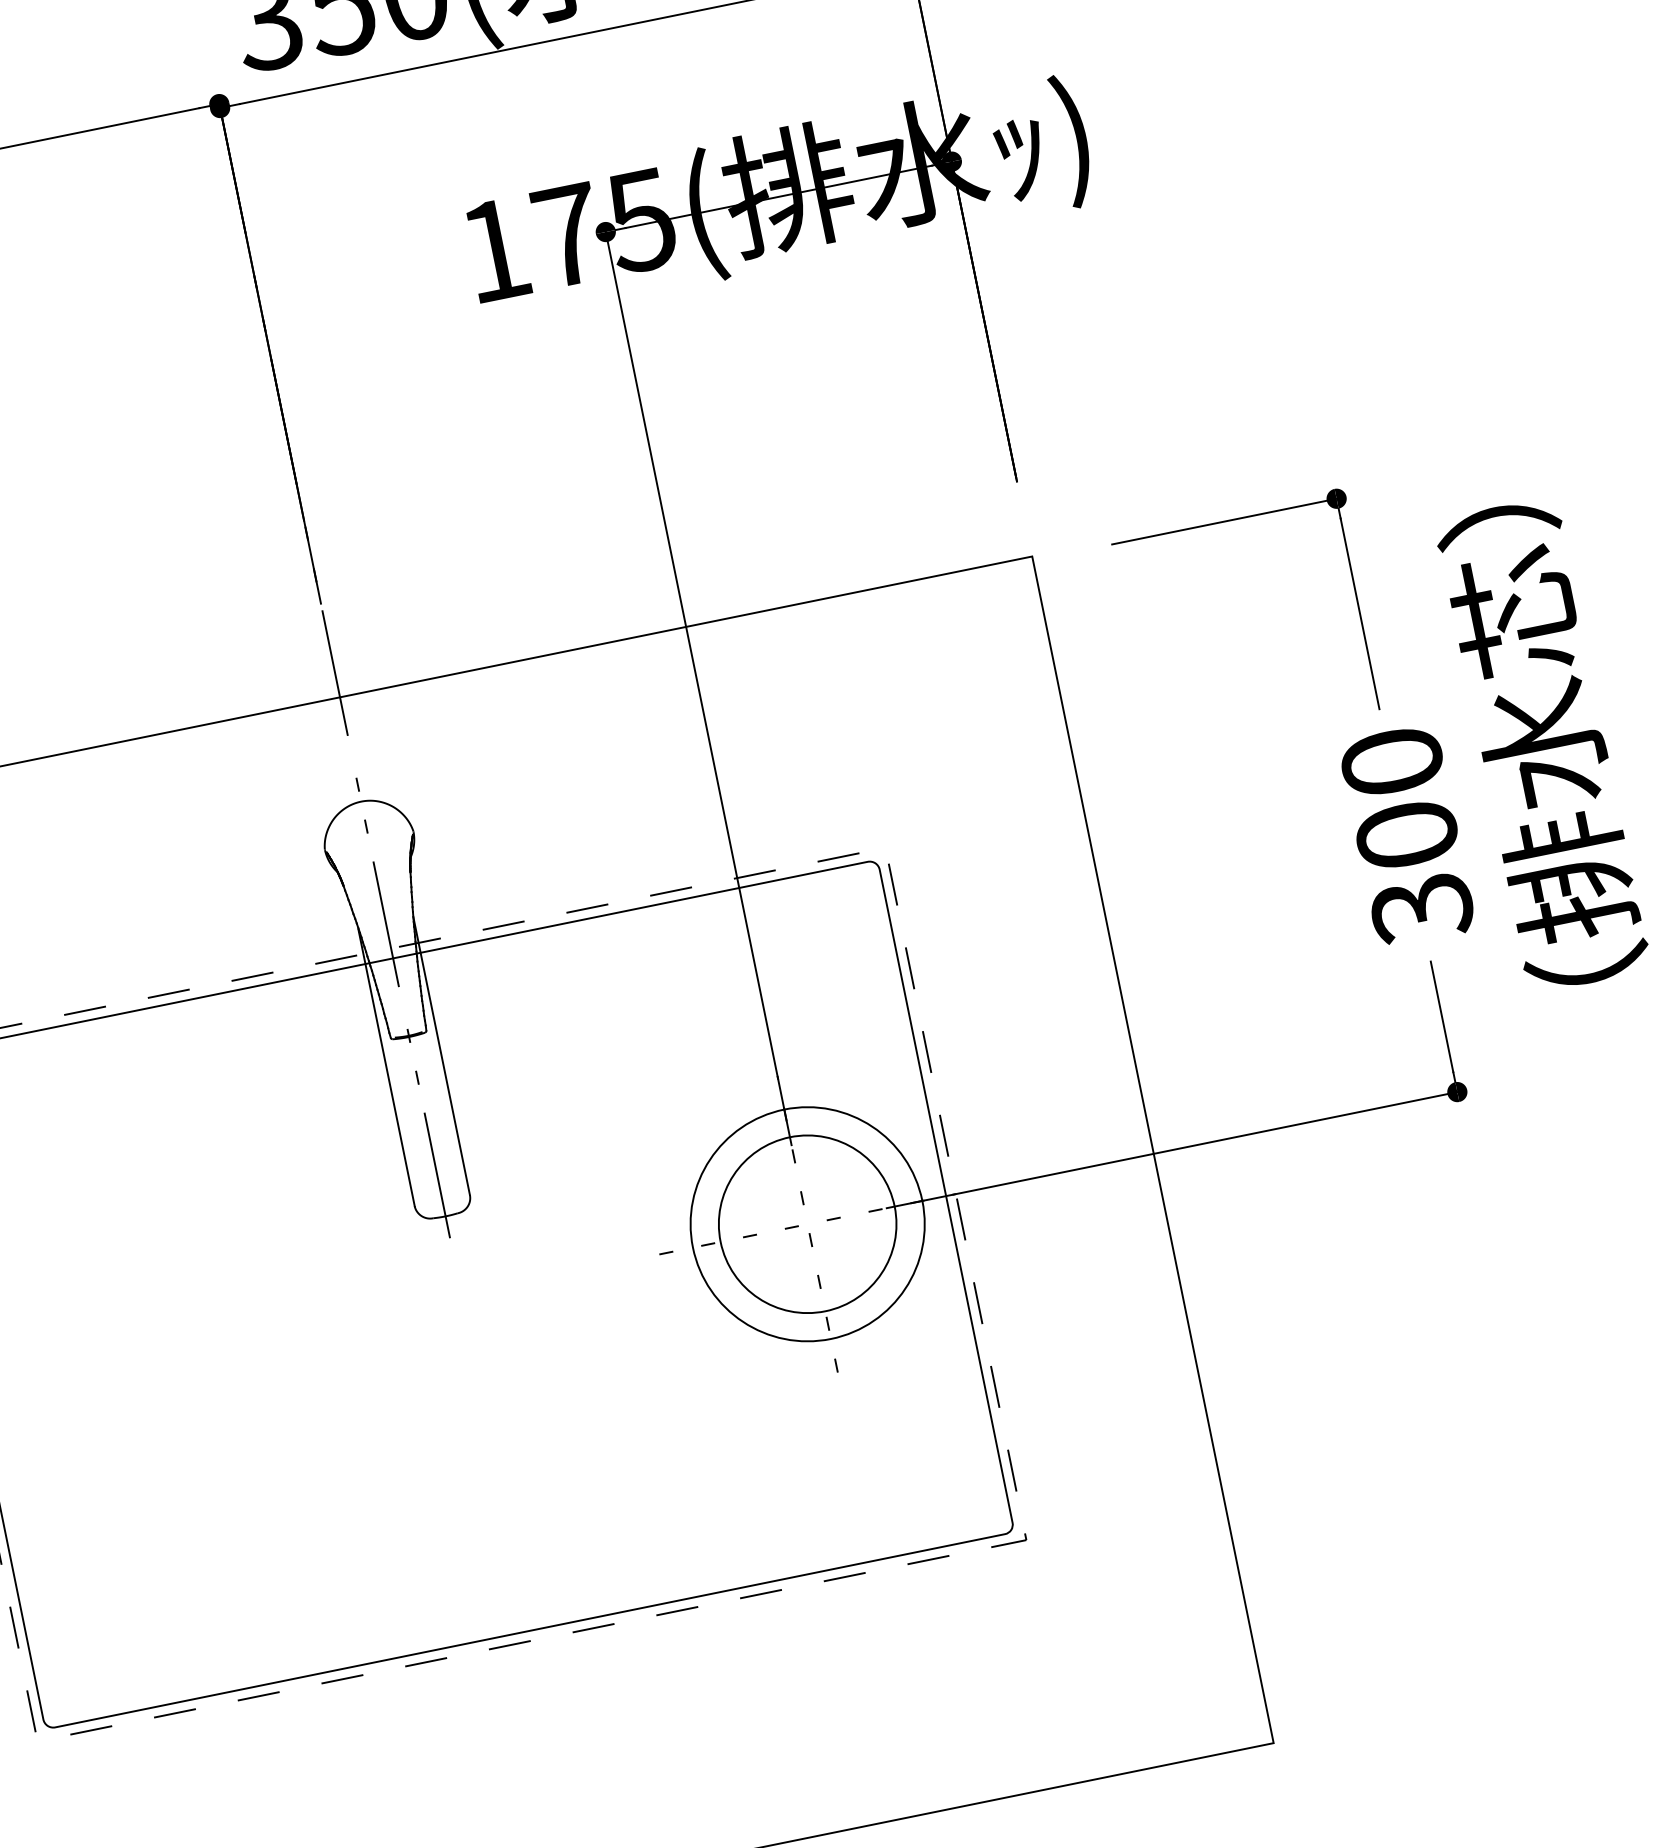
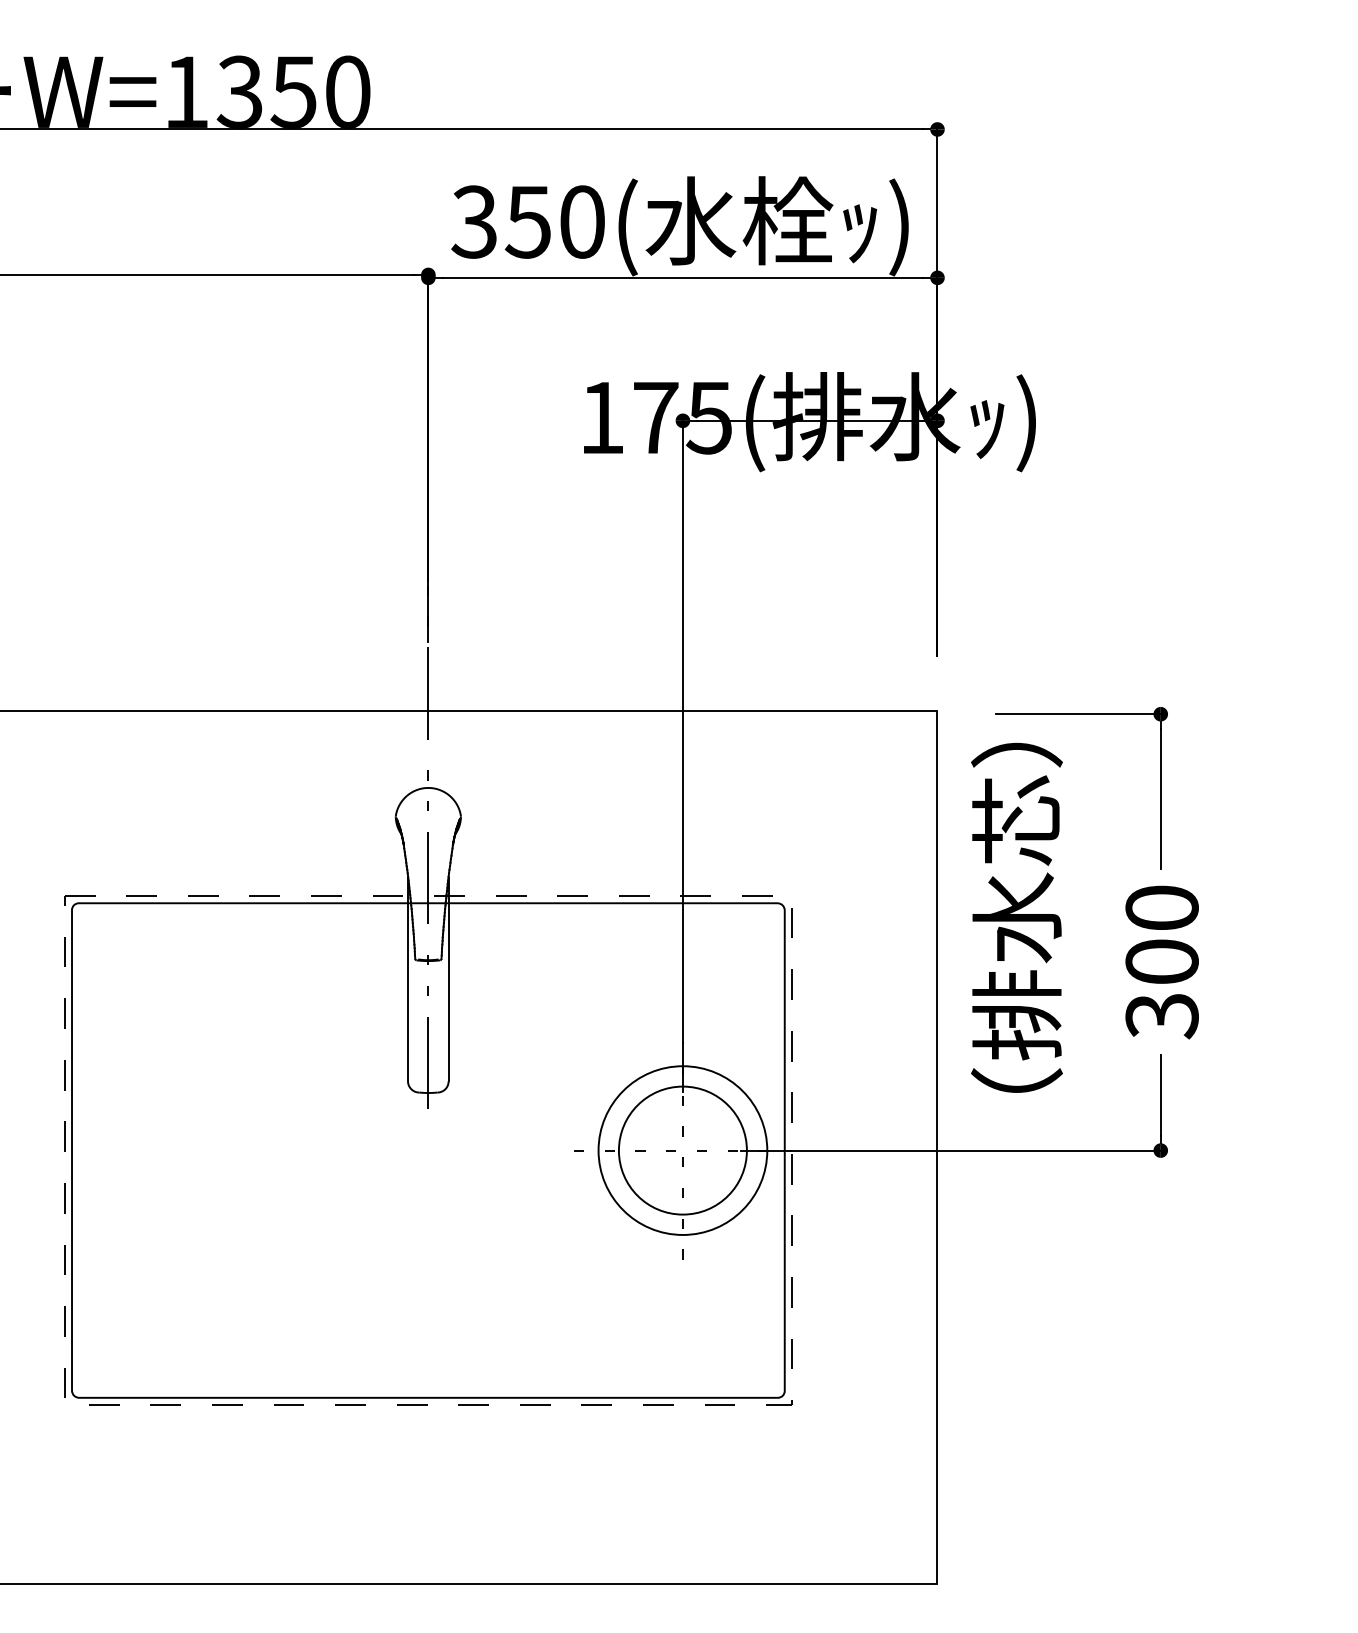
text: (1542, 744) -> (1016, 917), moved

